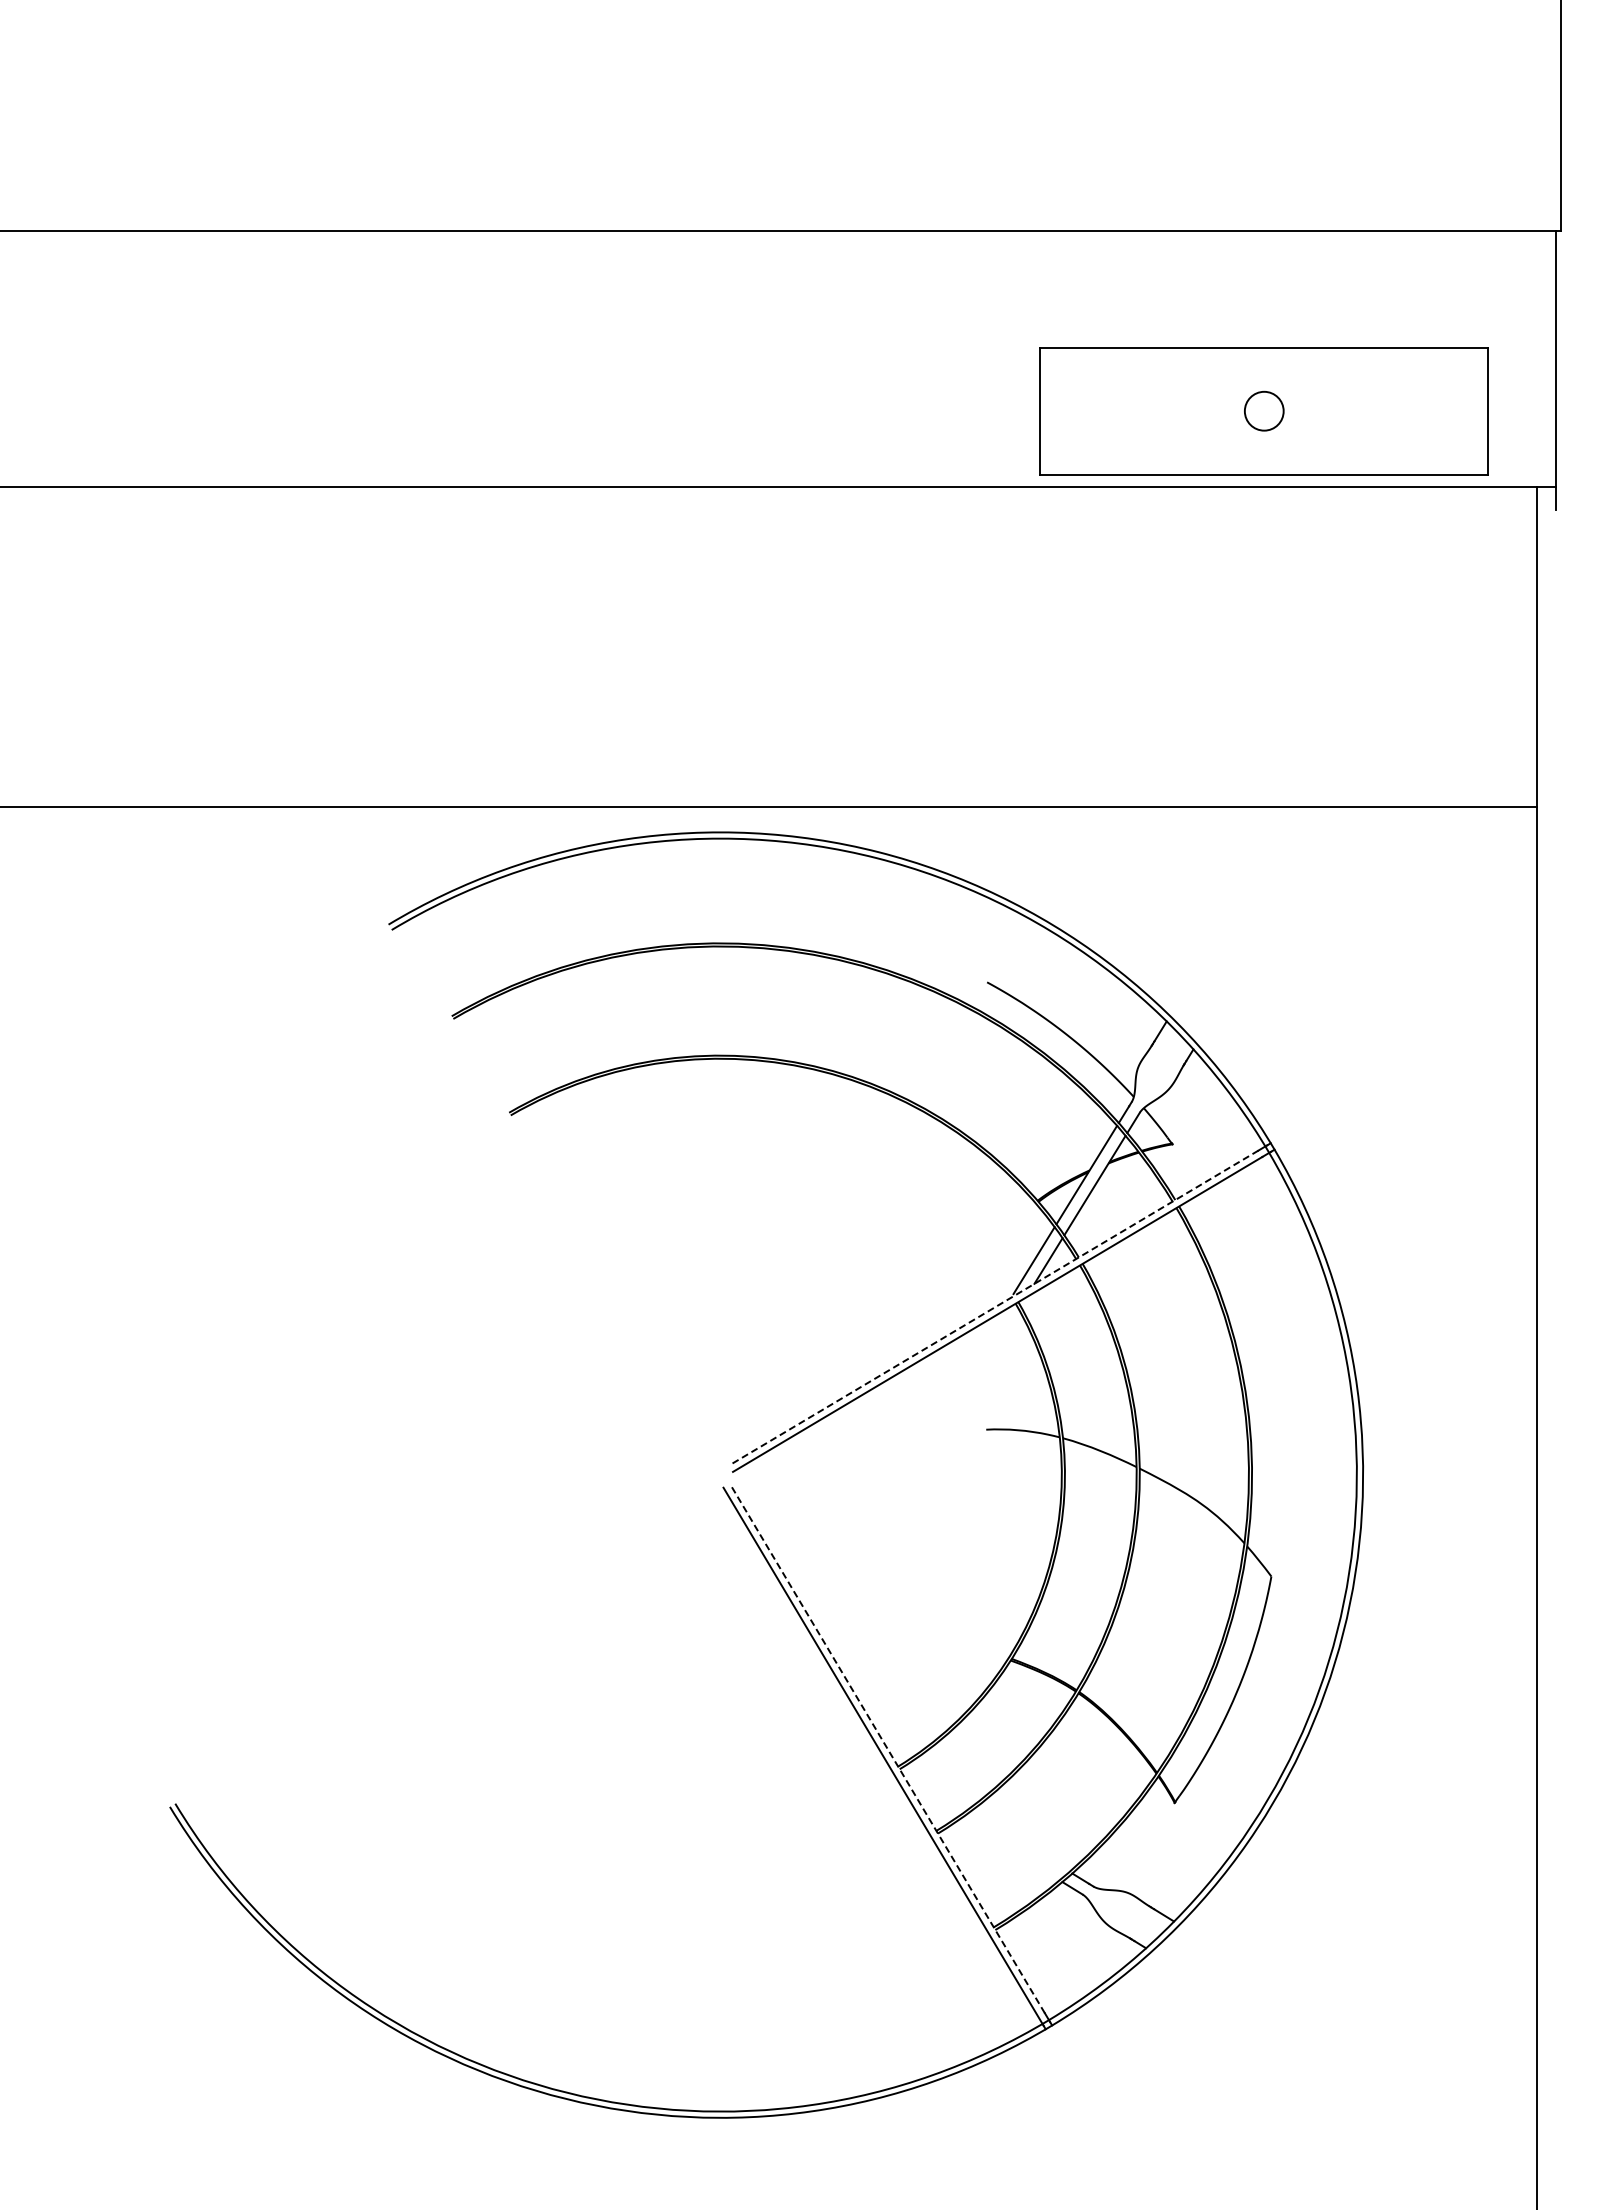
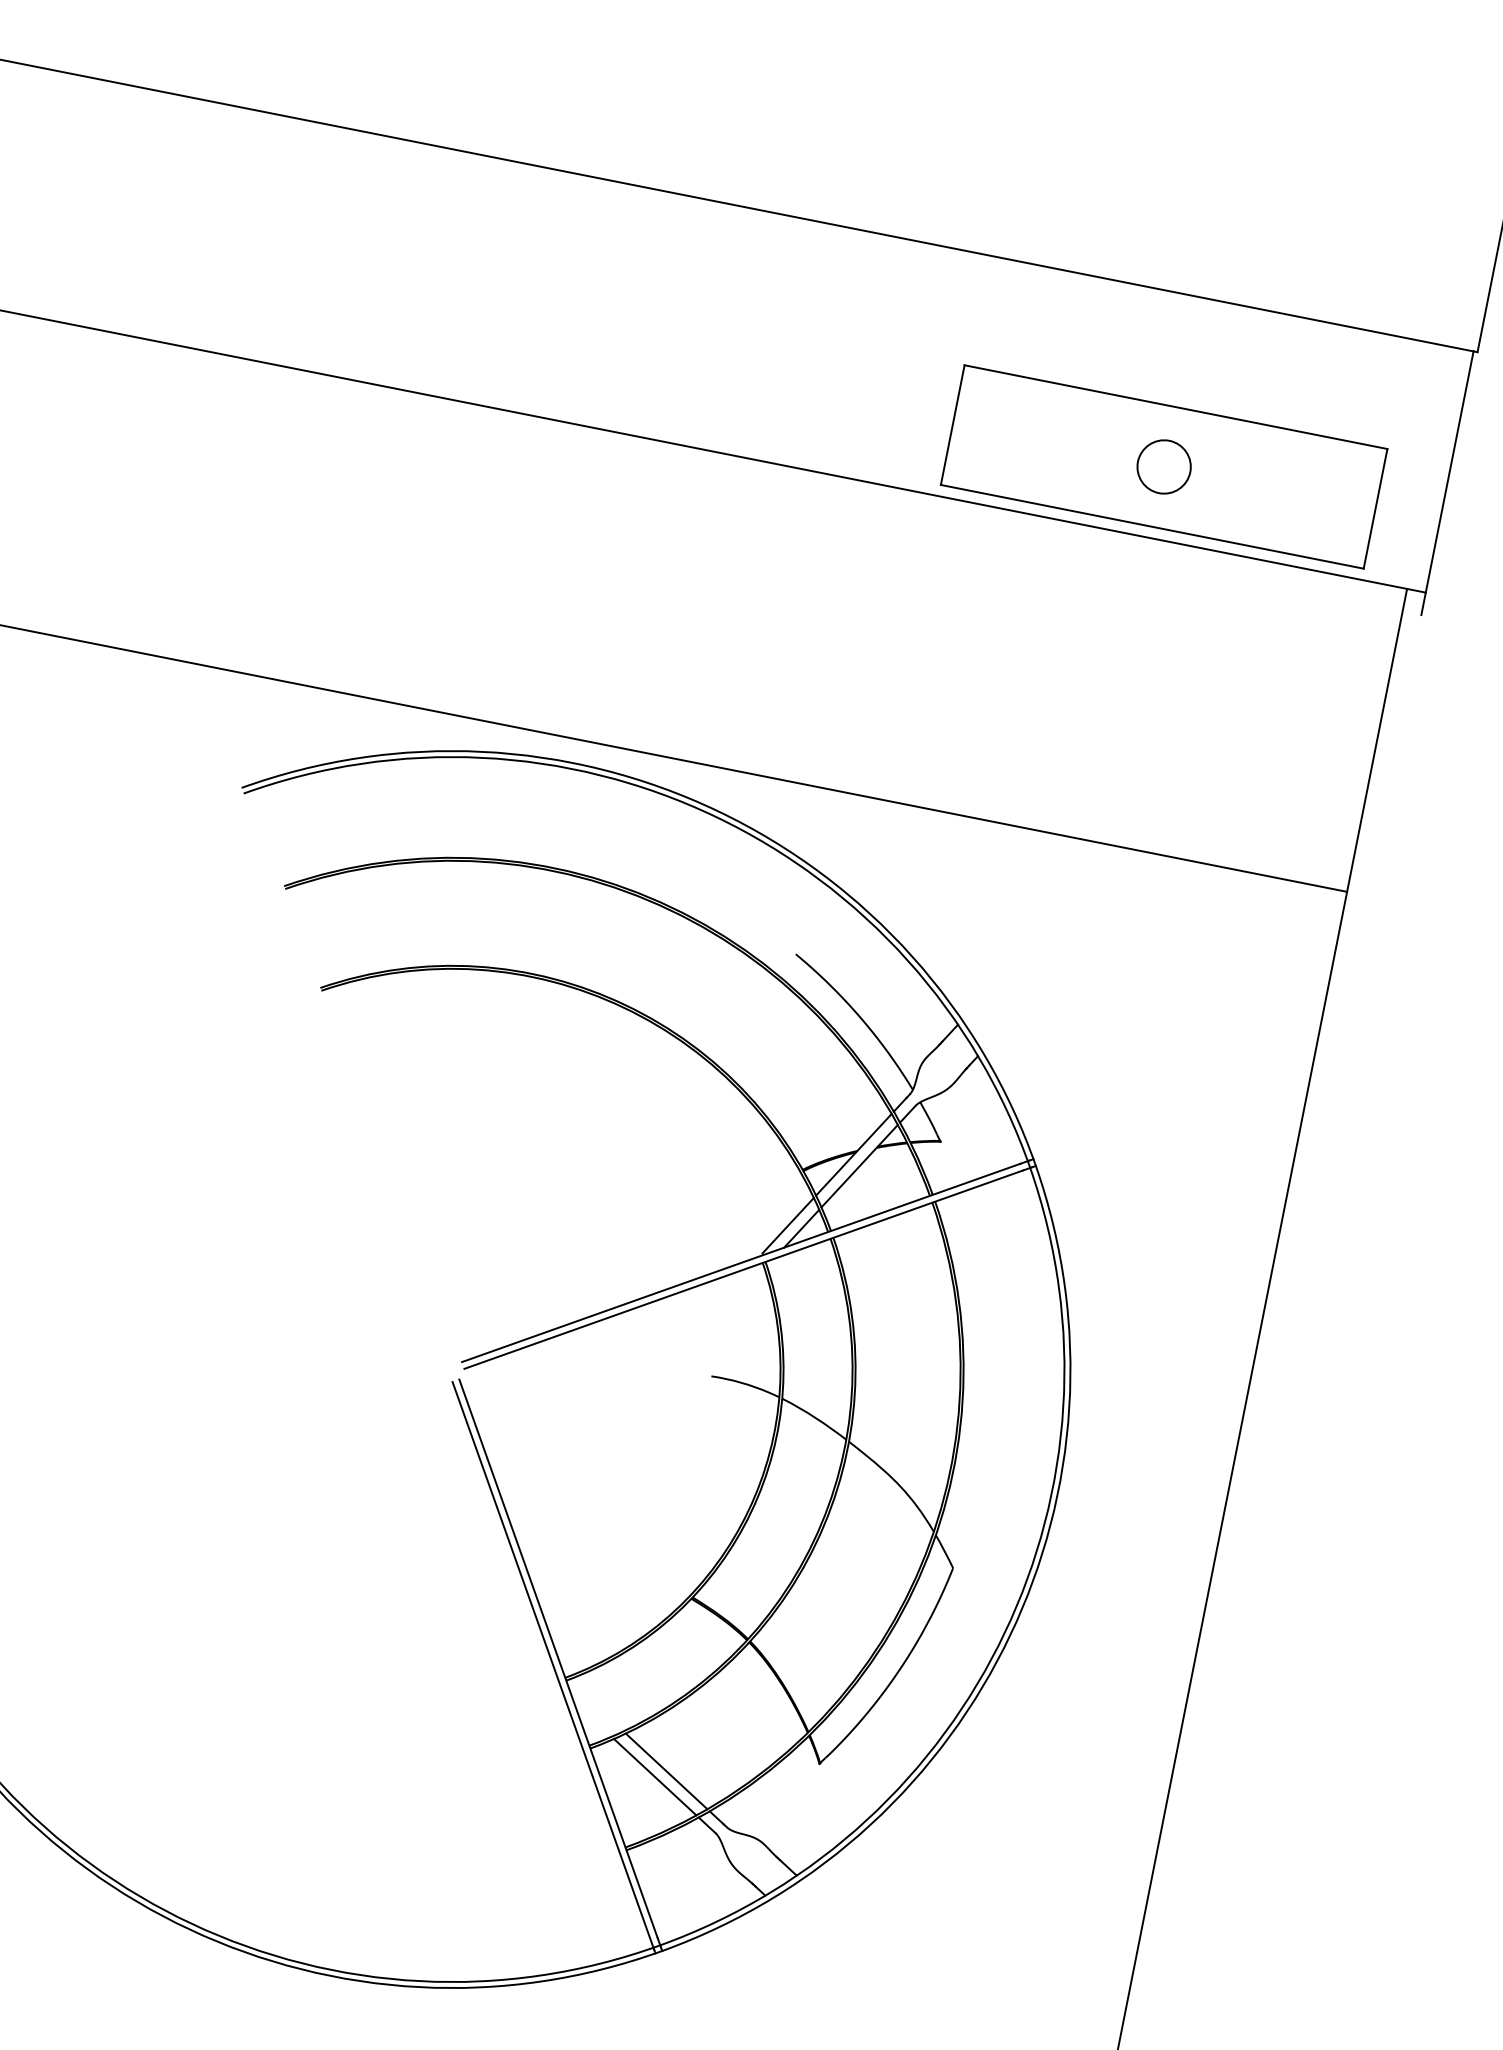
circle: (1264, 410) -> (1164, 466), size x1.43
line: (993, 1308) -> (740, 1263), dashed -> solid
line: (887, 1748) -> (558, 1658), dashed -> solid
line: (1020, 1841) -> (666, 1771), added
line: (1009, 1849) -> (654, 1776), added

